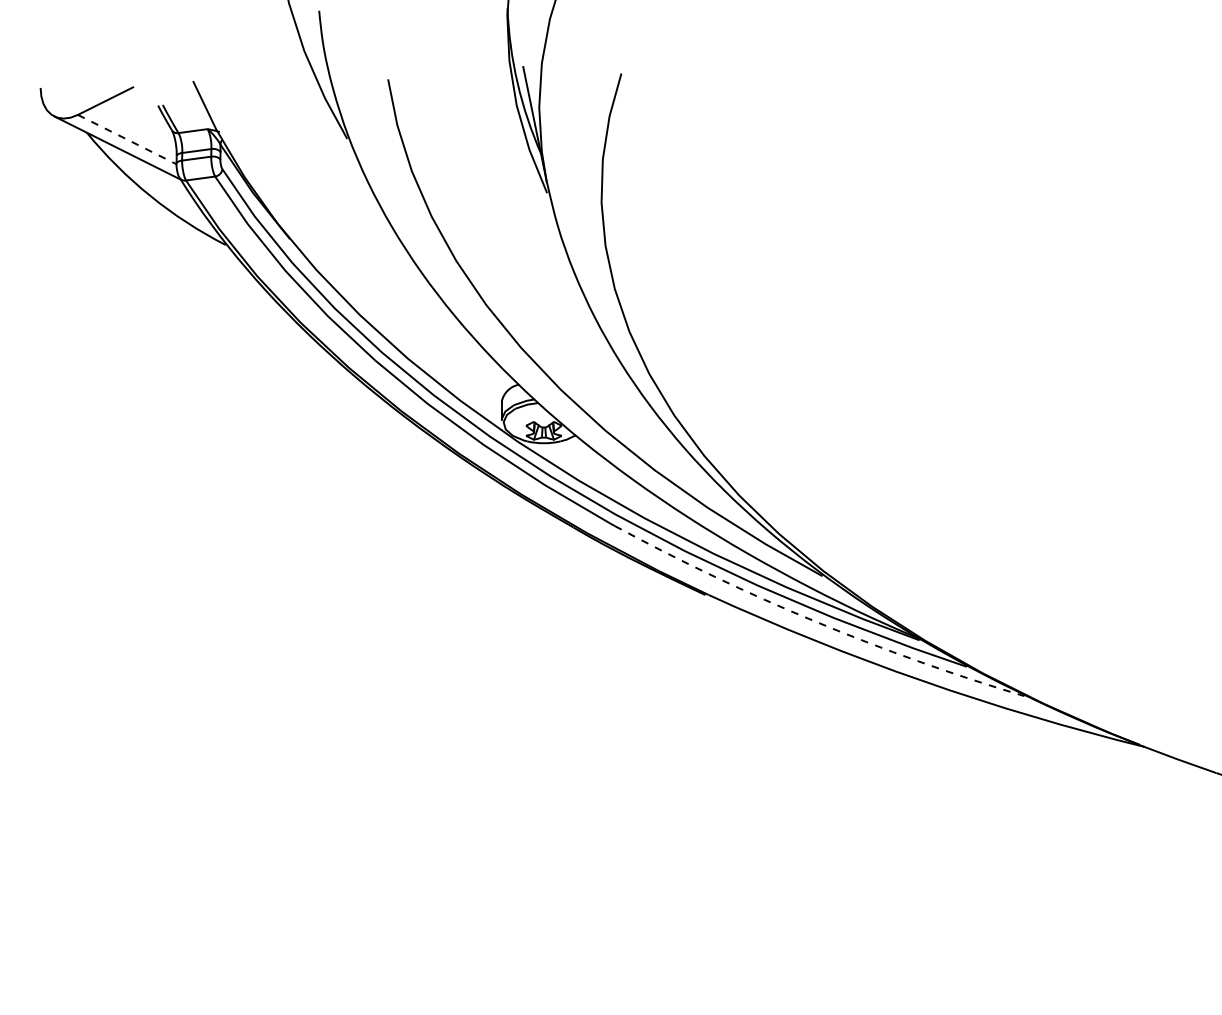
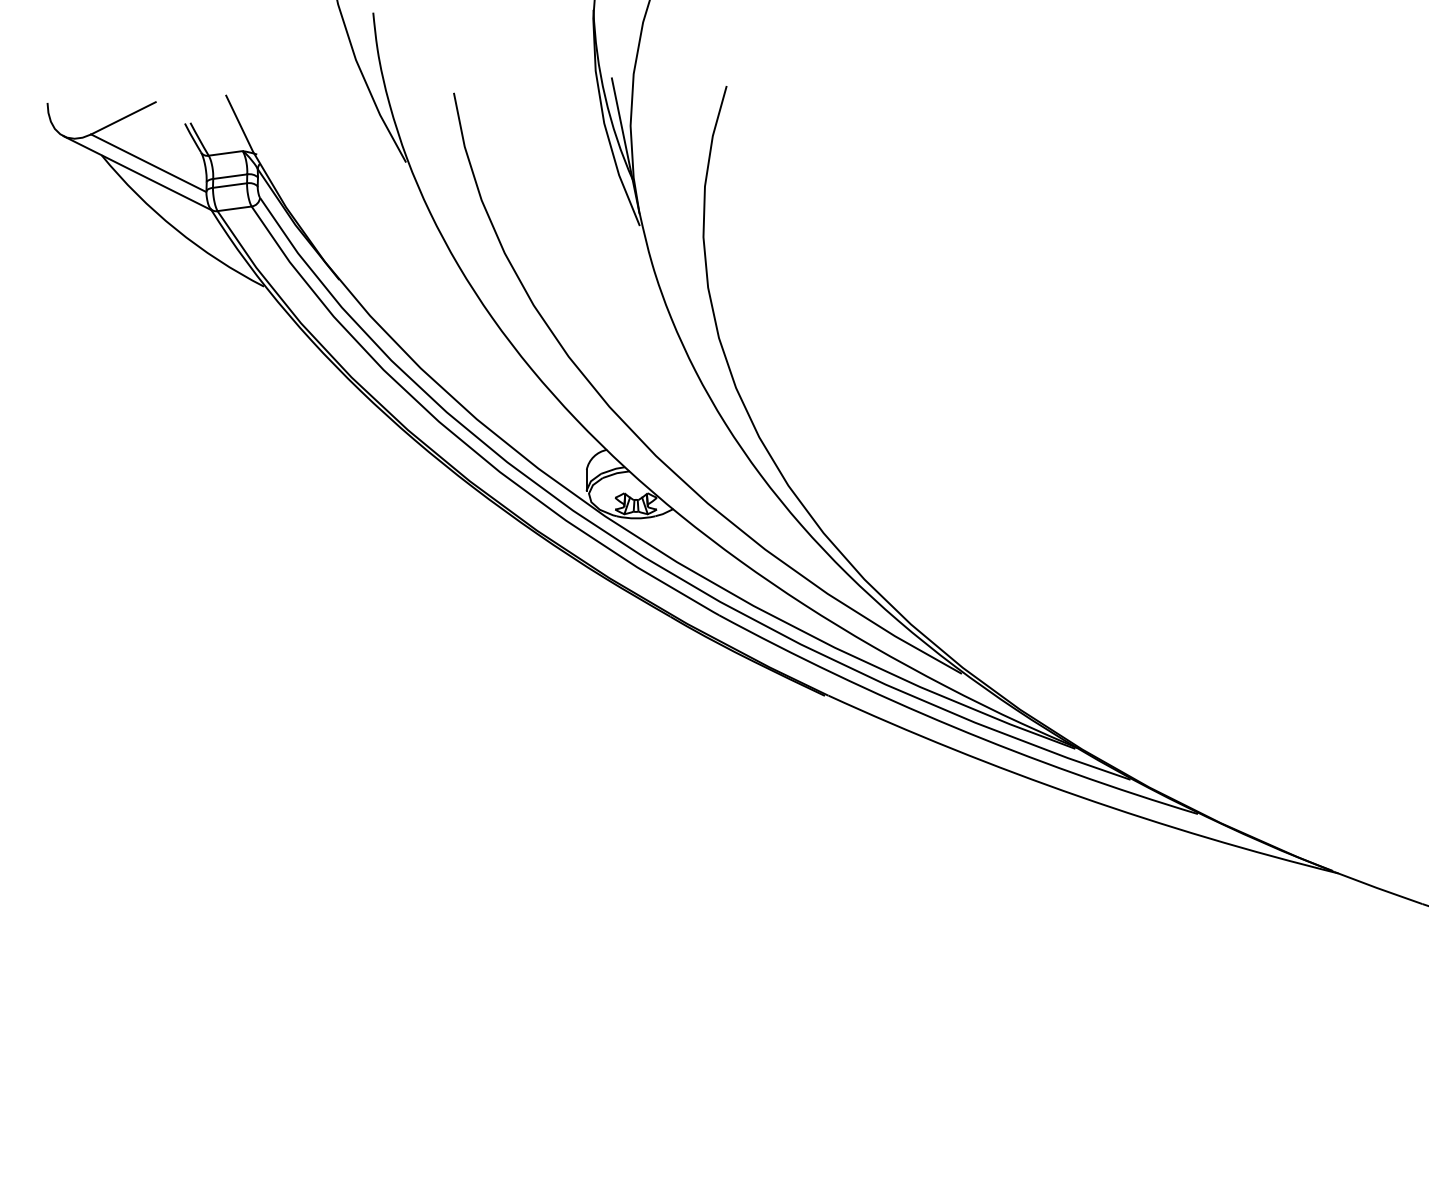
line: (127, 139) -> (149, 163), dashed -> solid
arc: (815, 621) -> (953, 726), dashed -> solid

